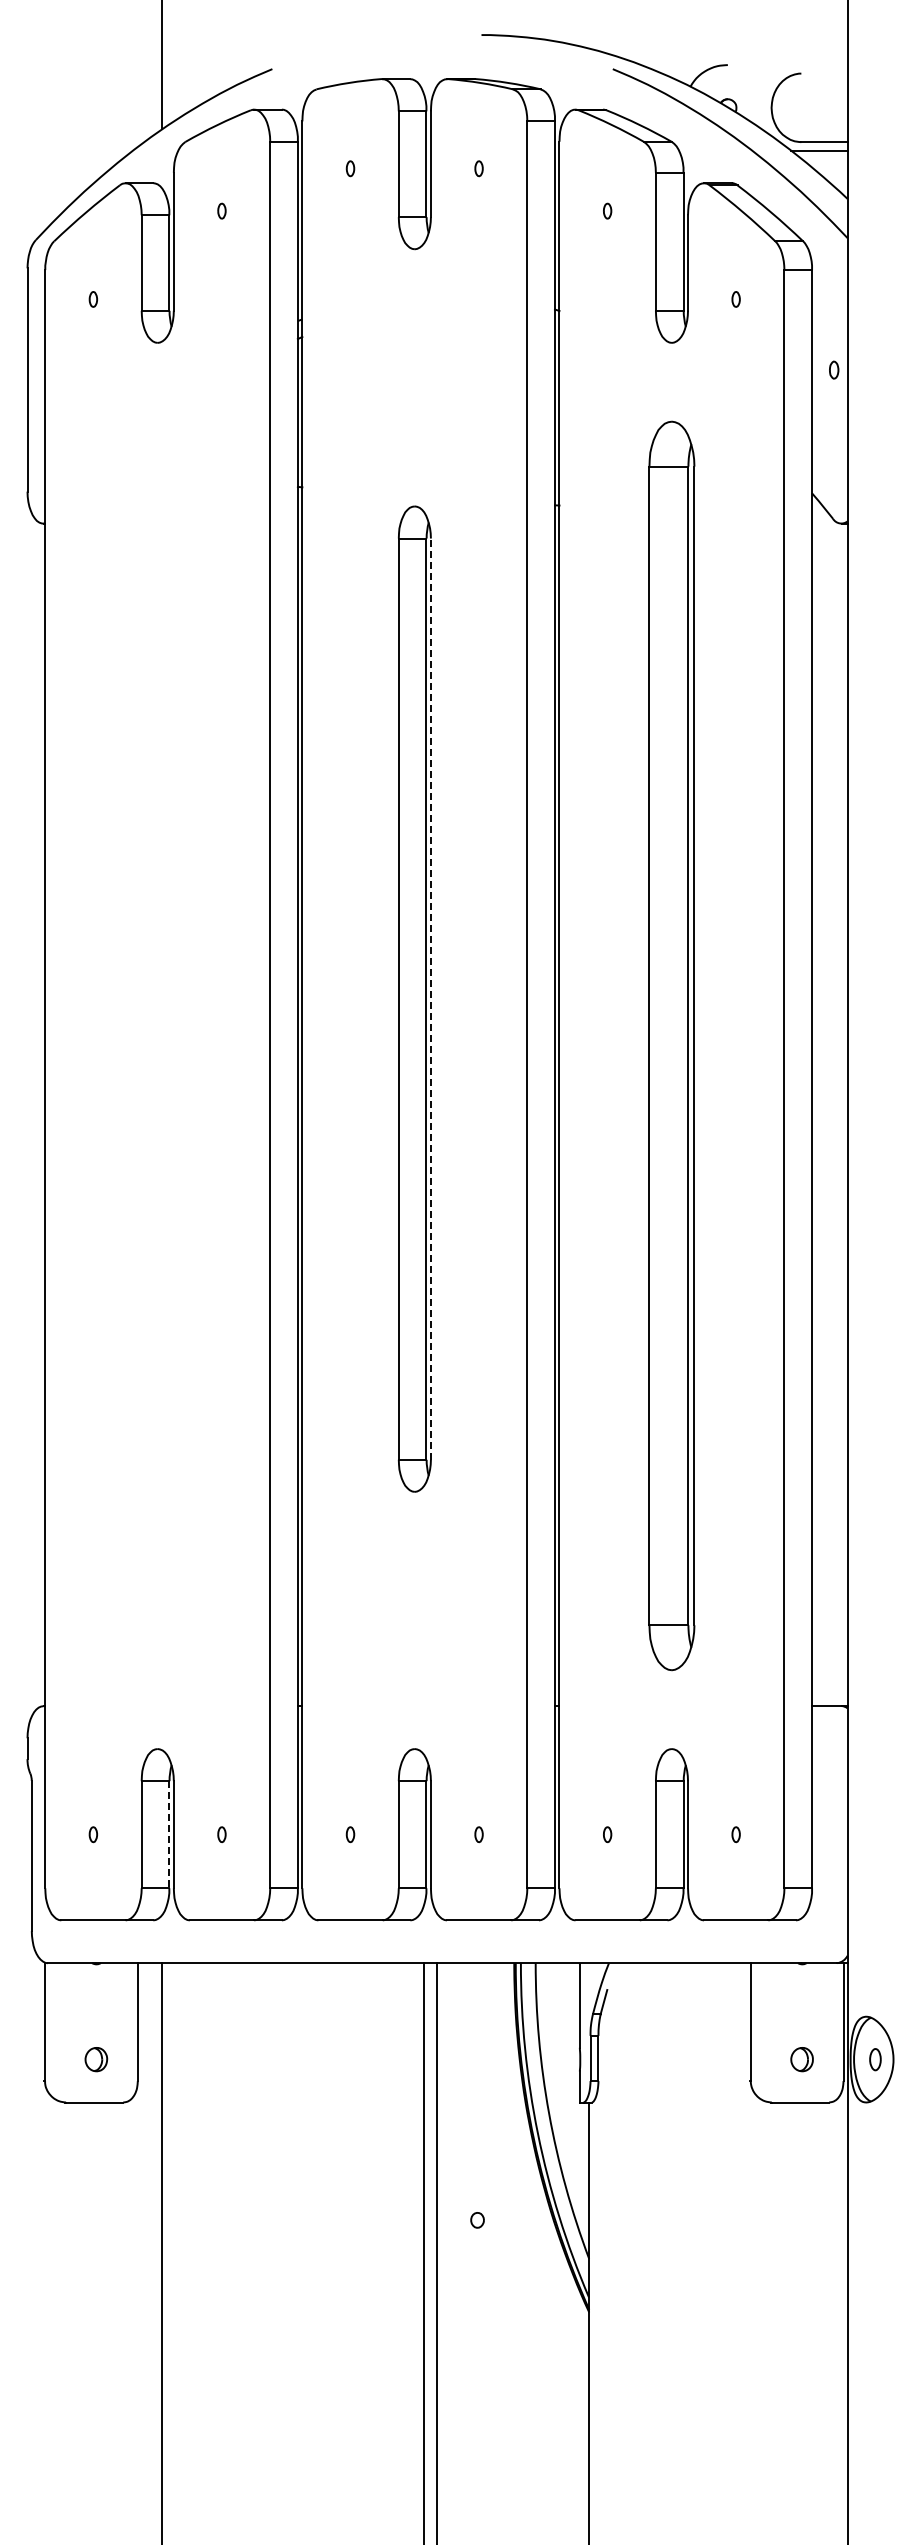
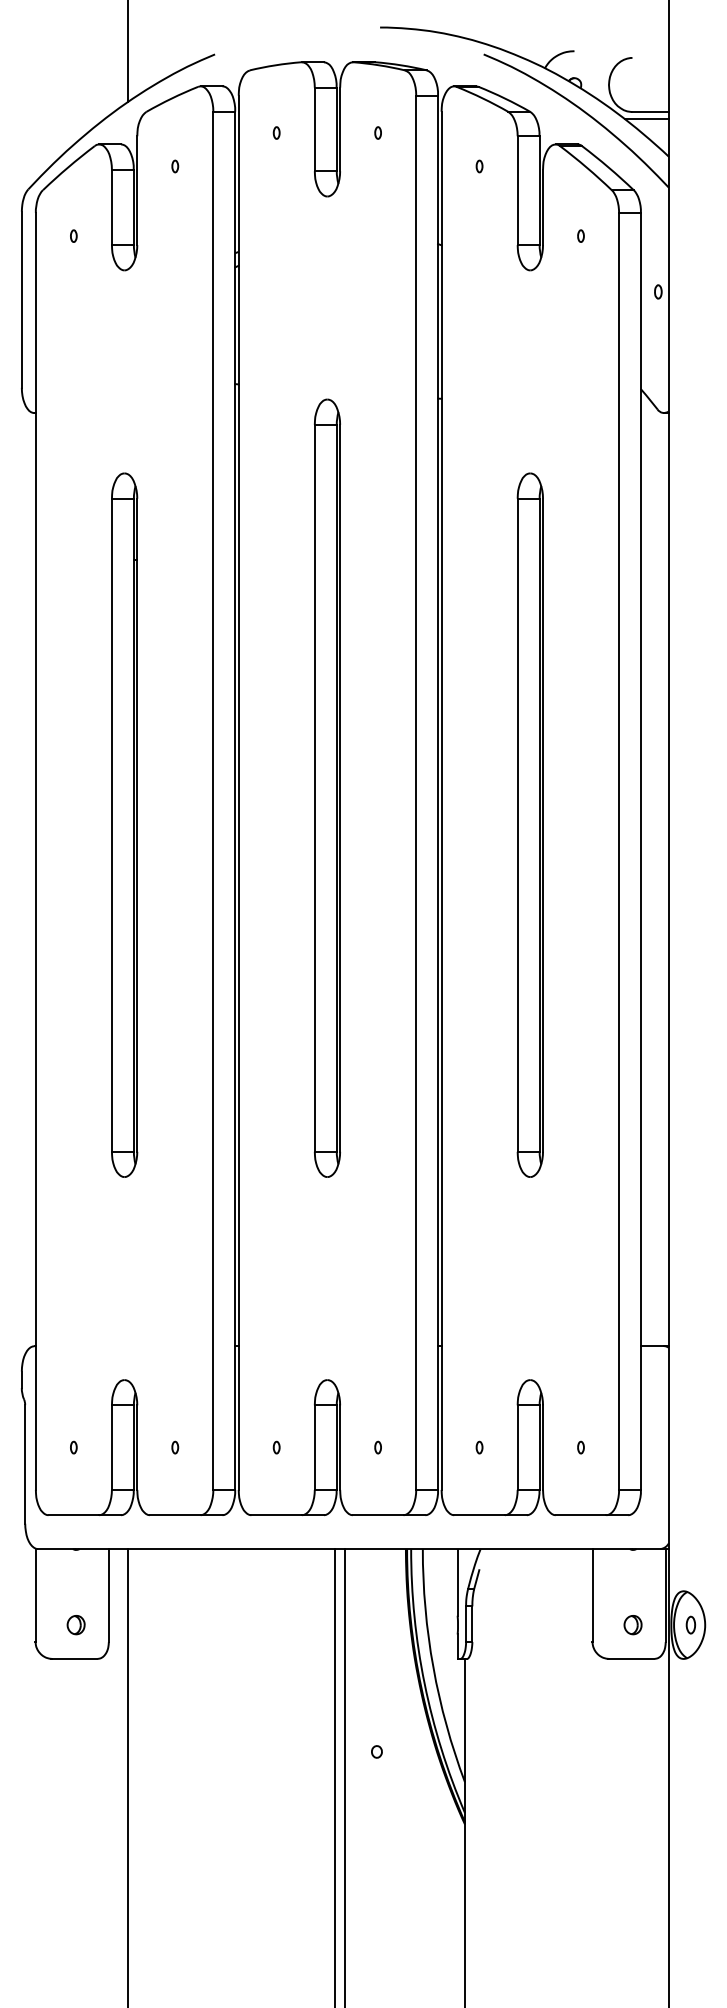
line: (430, 999) -> (339, 788), dashed -> solid
part: (157, 1045) -> (124, 824), added
part: (671, 1045) -> (530, 824), size x0.71
line: (169, 1834) -> (133, 1447), dashed -> solid

